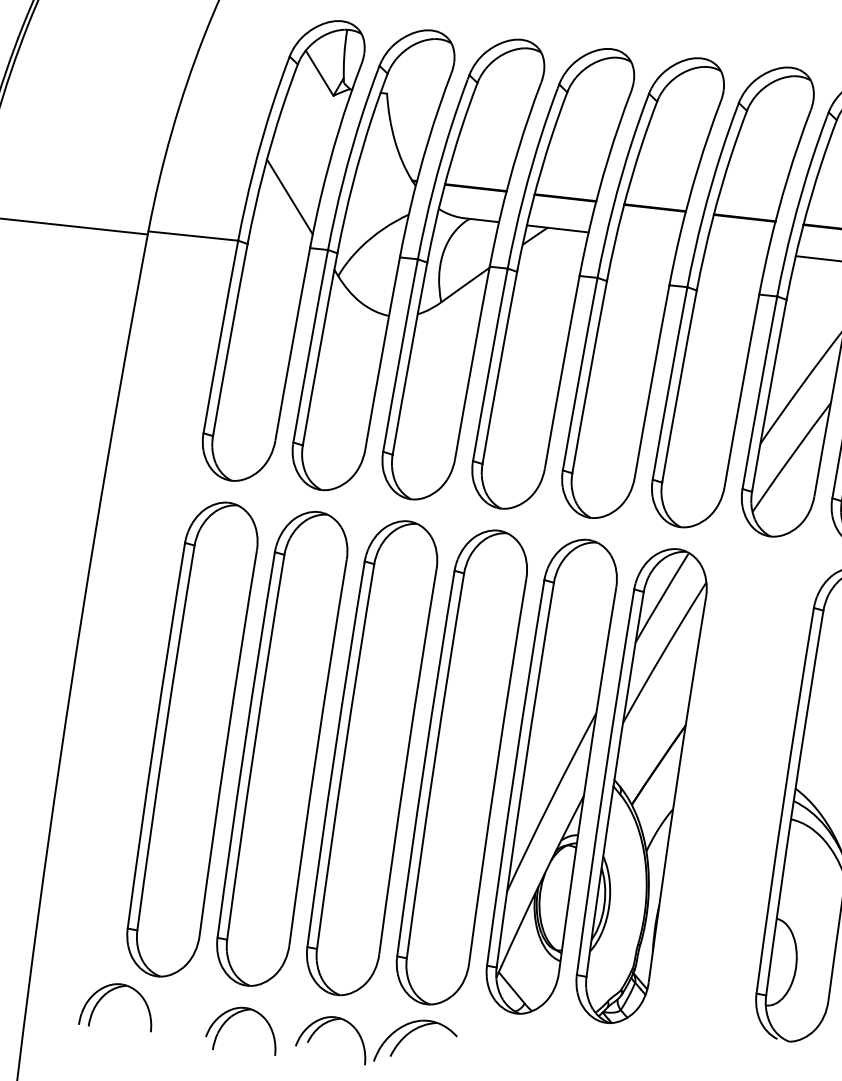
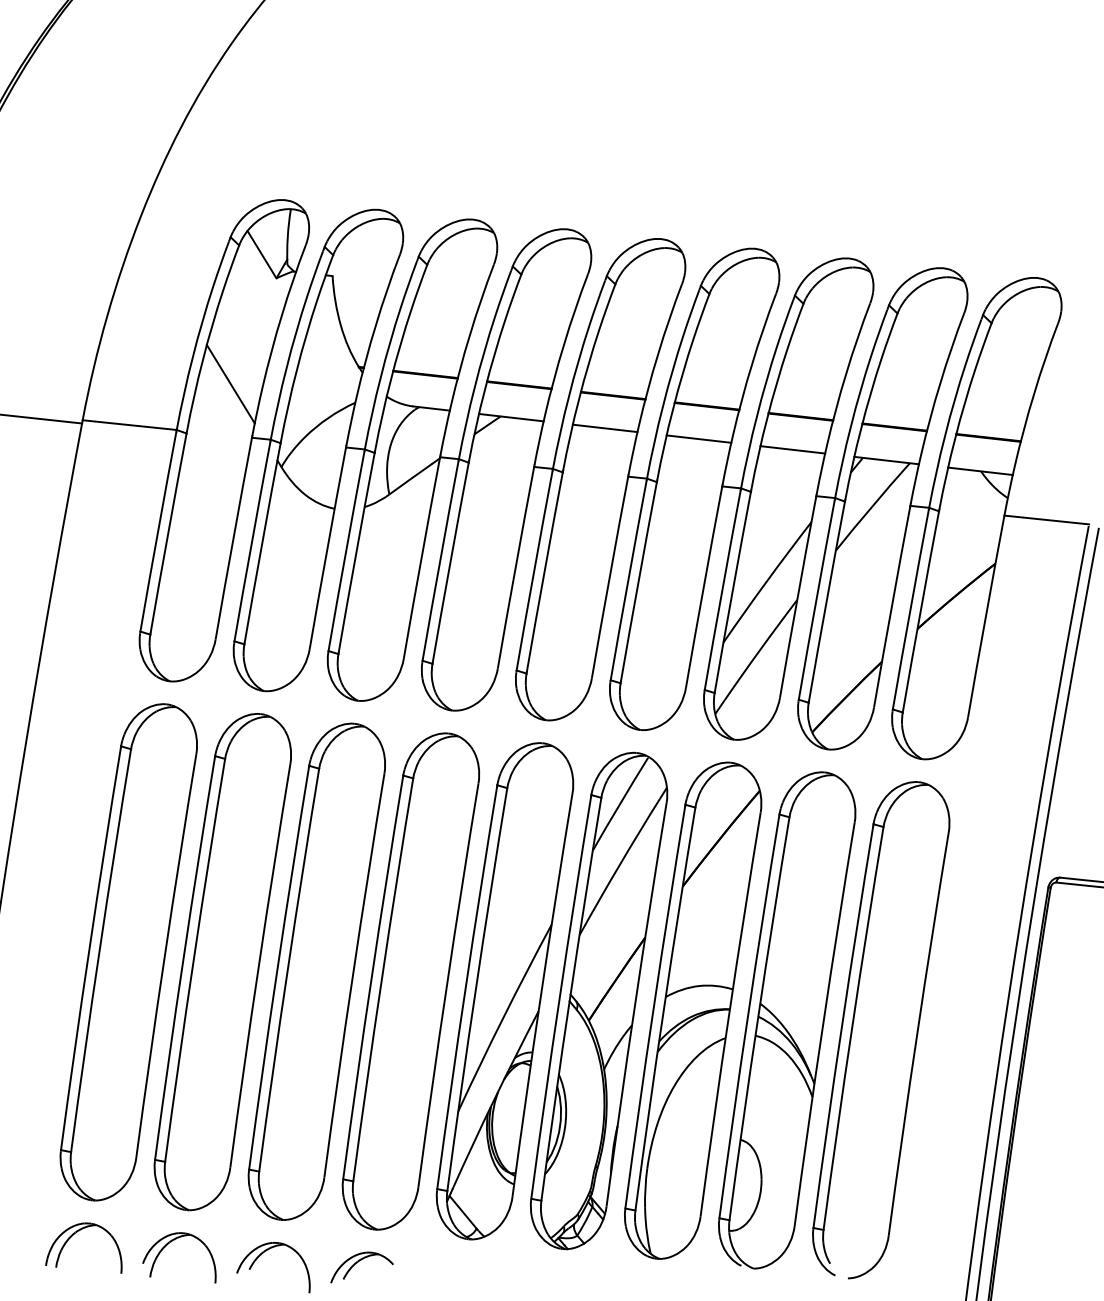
line: (646, 239) -> (604, 428), added
line: (736, 248) -> (698, 438), added
part: (731, 795) -> (693, 1010), added
part: (104, 996) -> (72, 1236), moved
part: (414, 1040) -> (361, 1267), size x0.71

